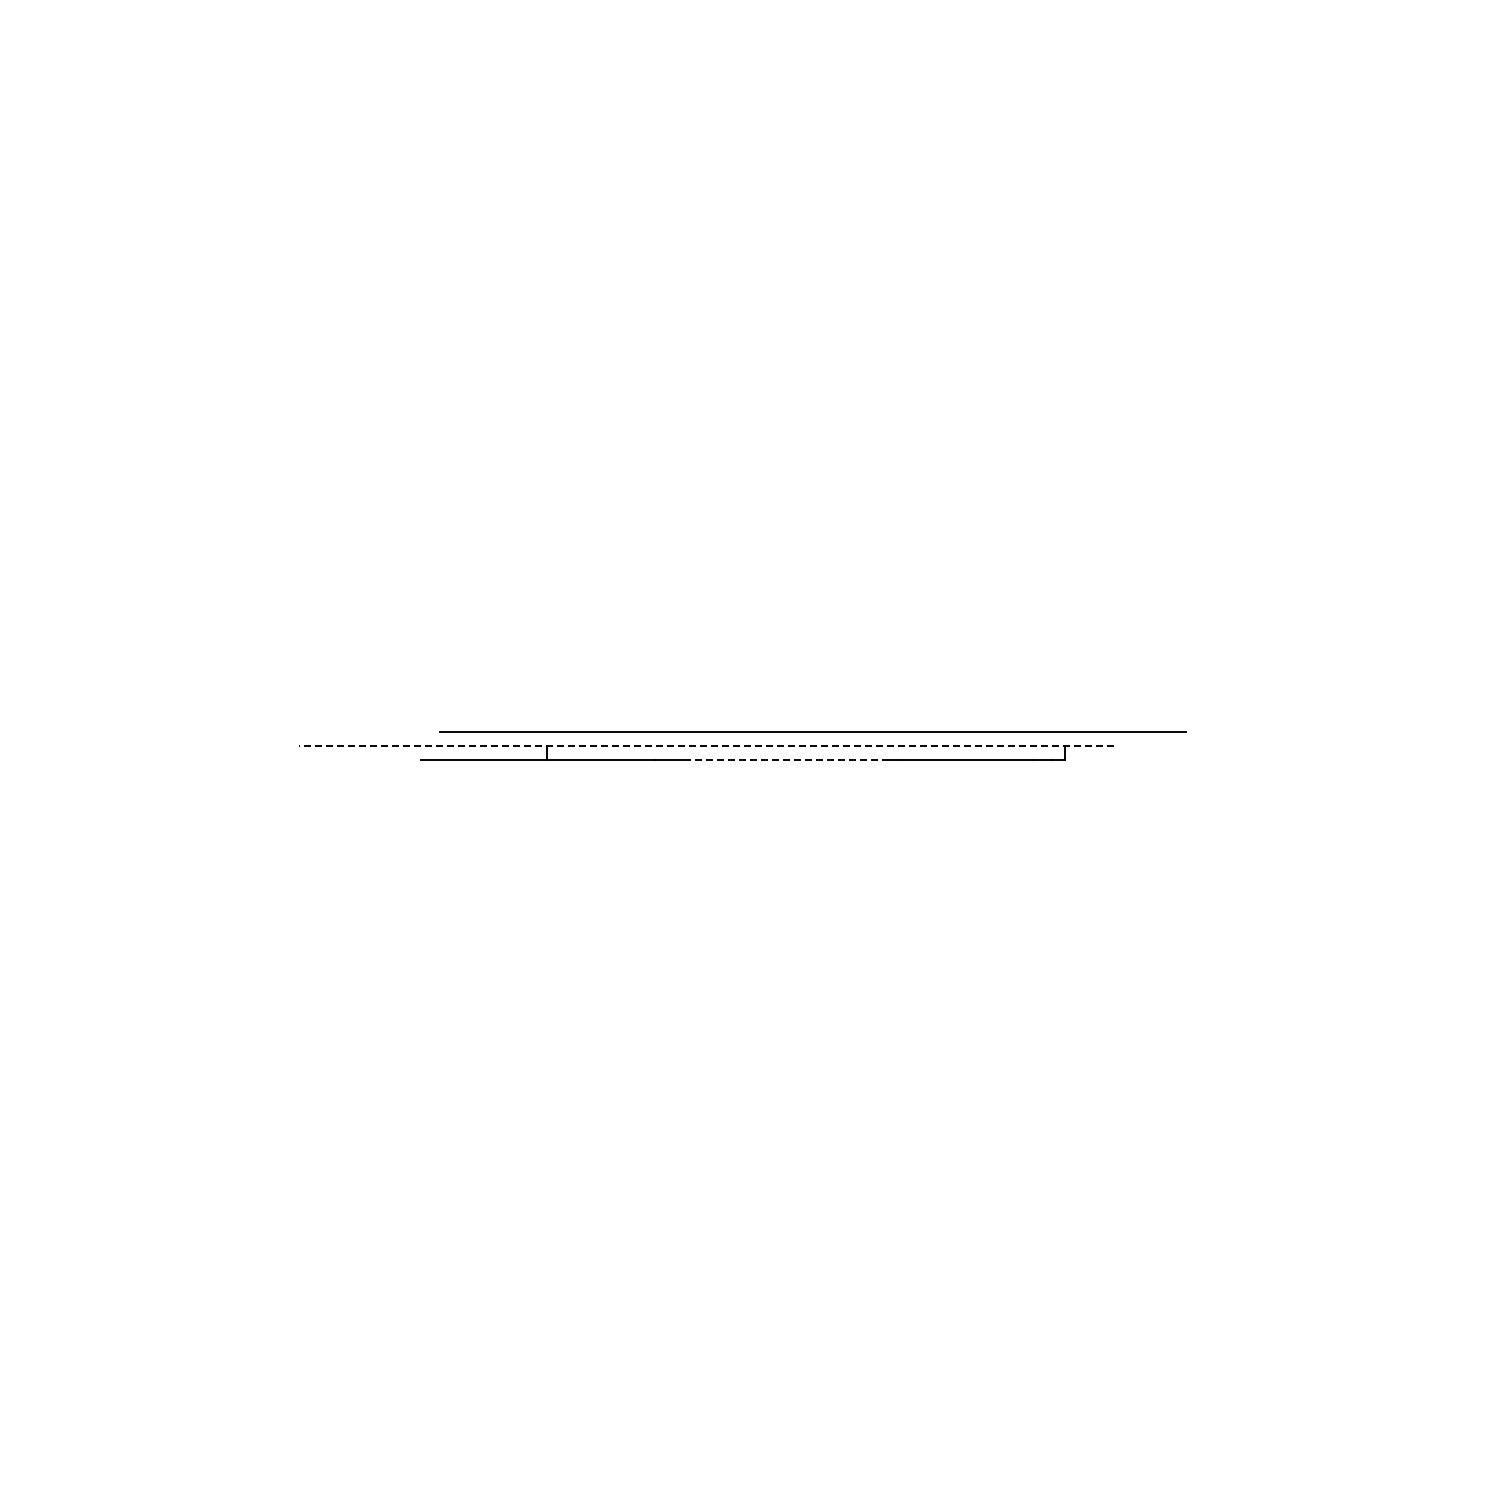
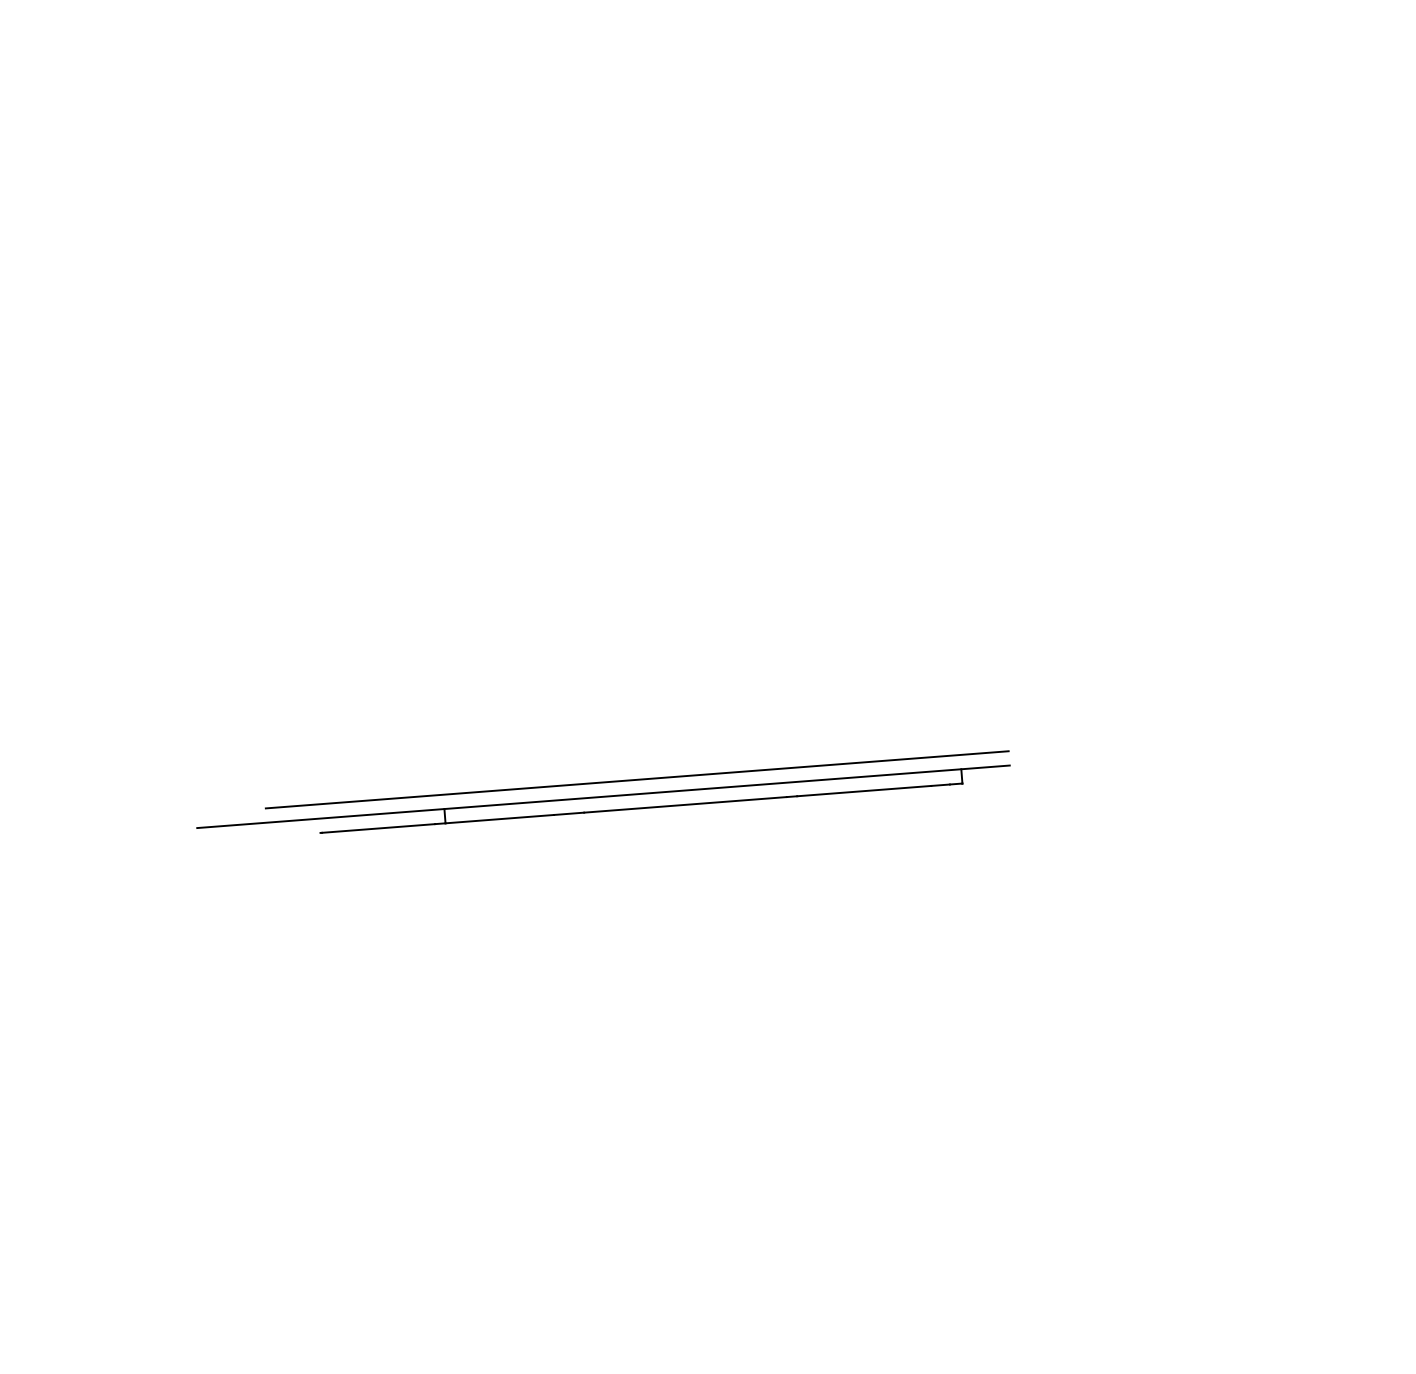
line: (812, 731) -> (636, 779), moved
line: (705, 746) -> (602, 797), dashed -> solid
line: (787, 760) -> (685, 805), dashed -> solid

